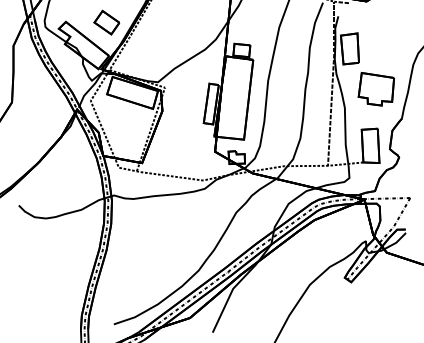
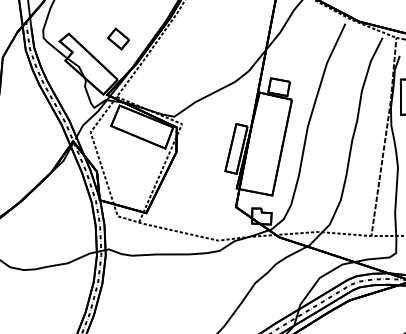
part: (106, 22) -> (118, 38), size x0.7

